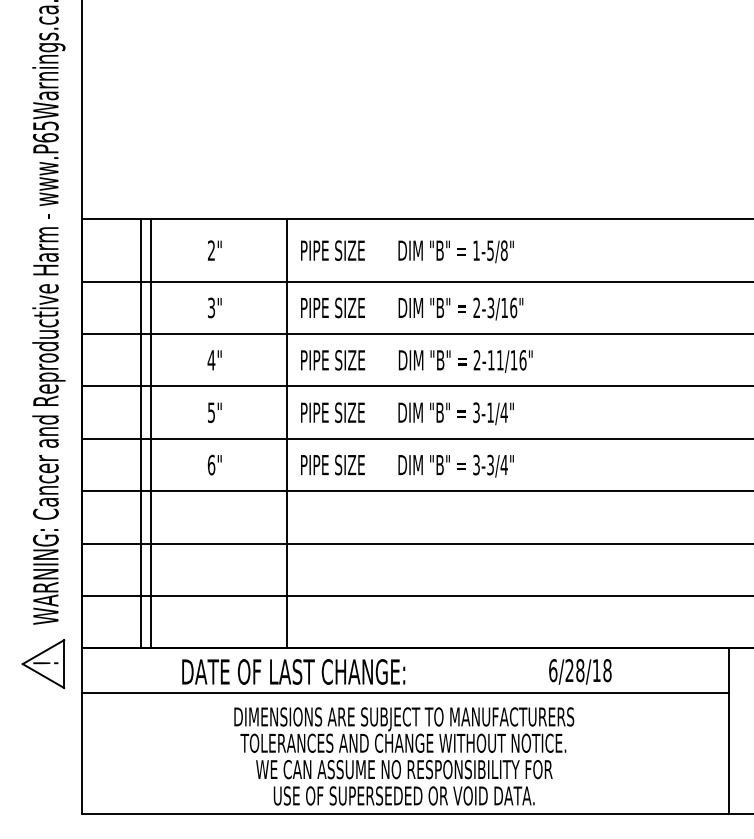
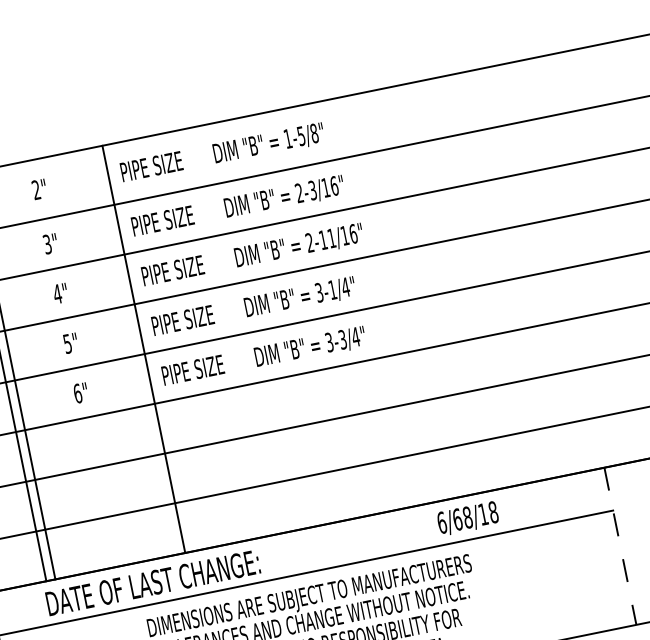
text: (569, 670) -> (457, 519), 6/28/18 -> 6/68/18
text: (293, 671) -> (152, 582), moved
line: (728, 731) -> (620, 546), solid -> dashed

